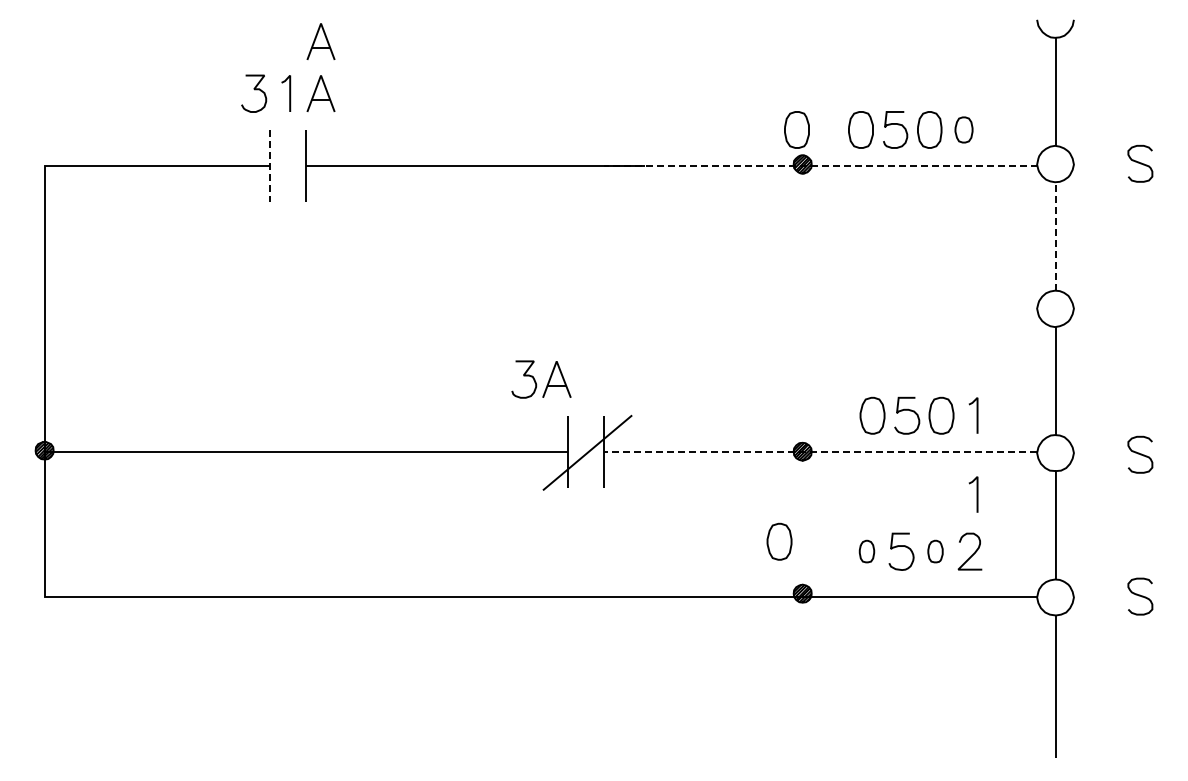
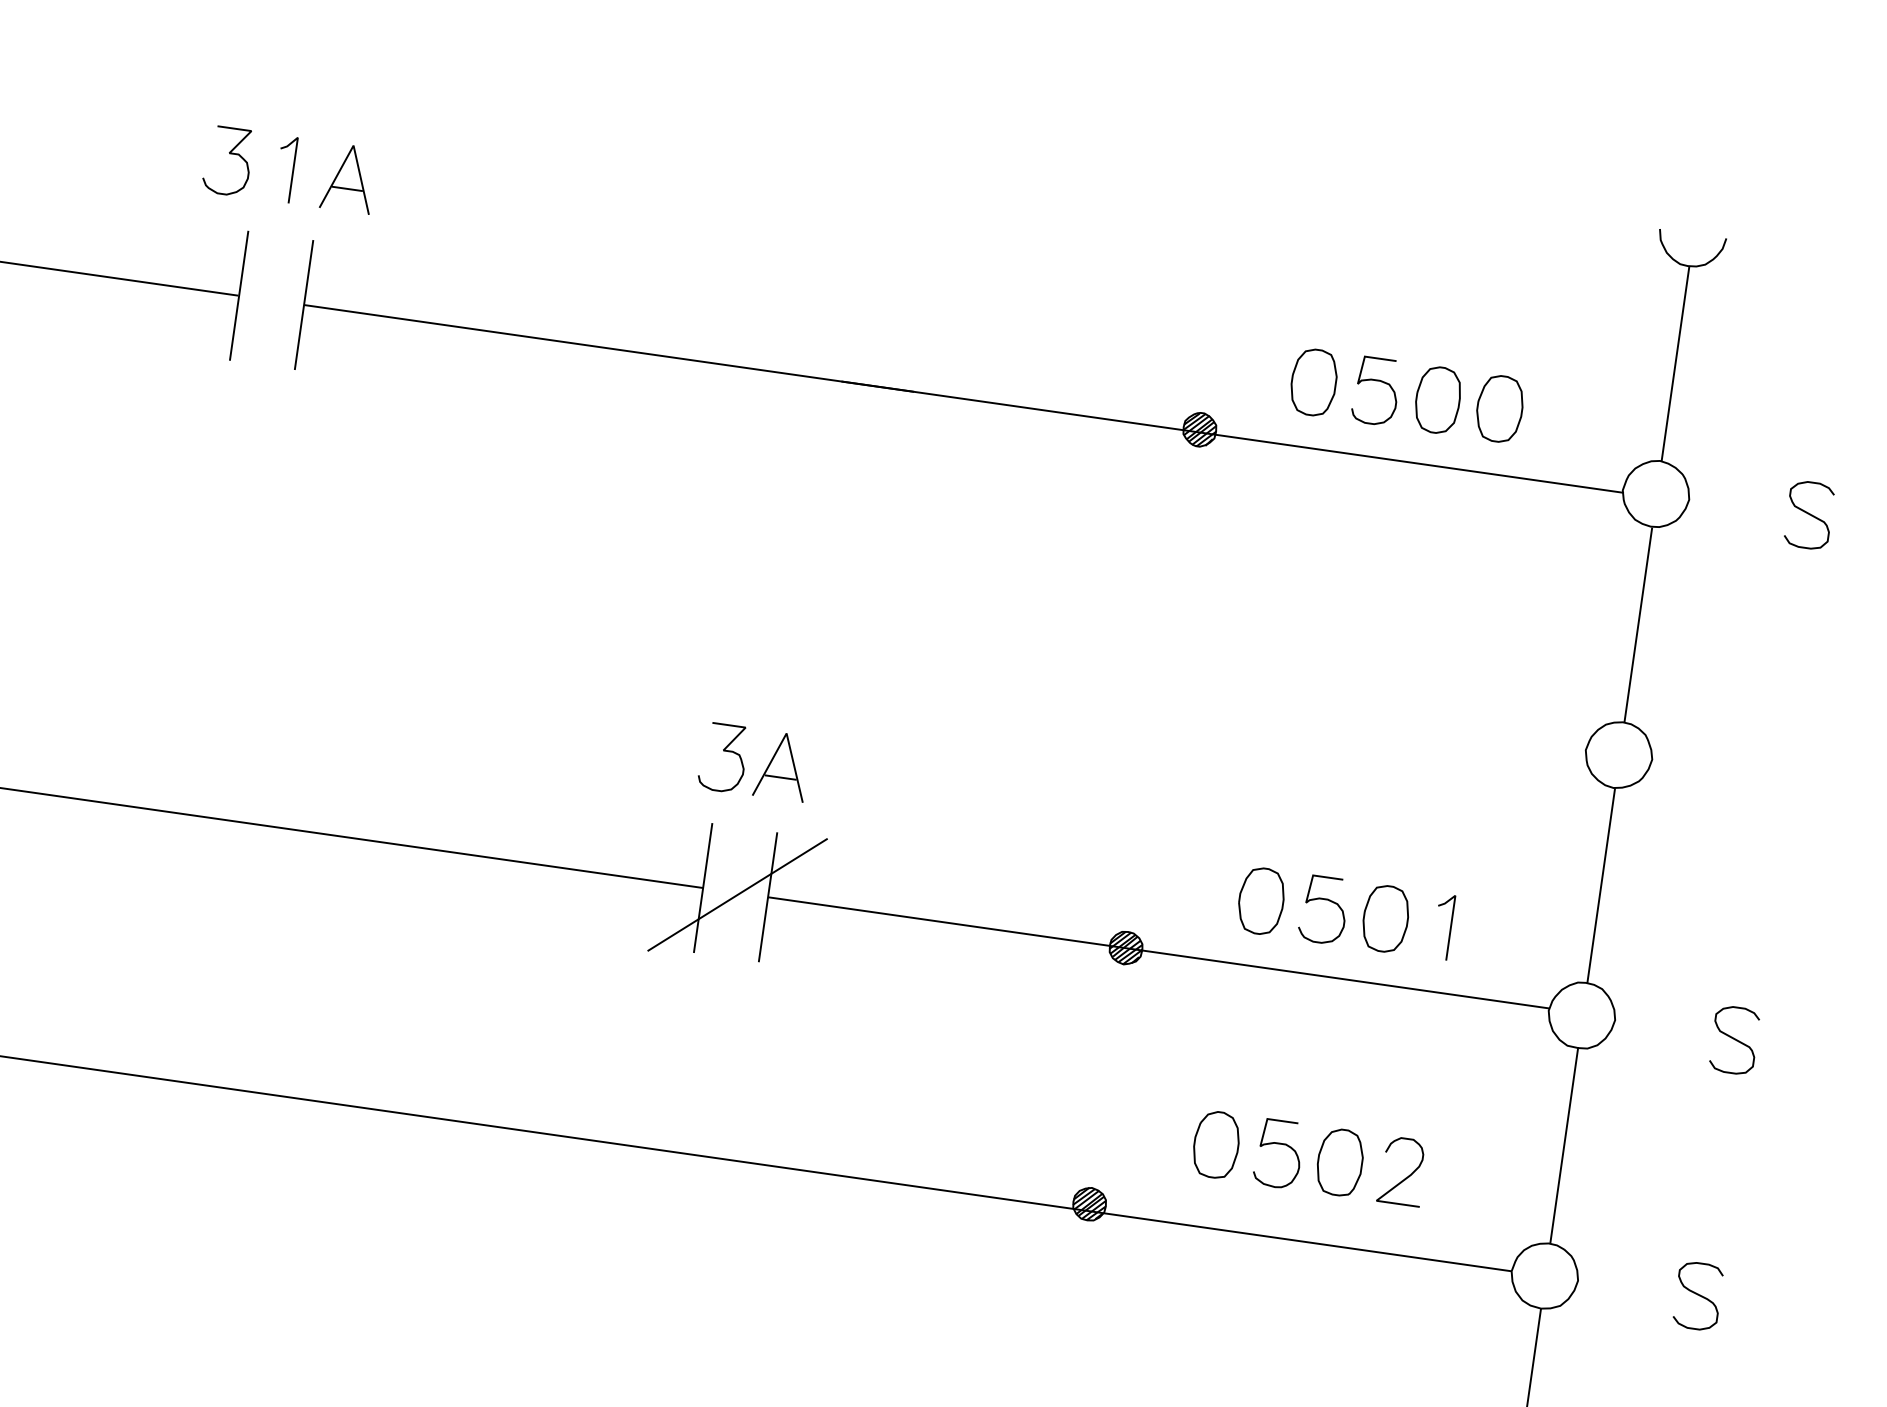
part: (320, 41) -> (361, 84), removed
part: (796, 129) -> (1197, 365), removed
part: (963, 129) -> (1498, 407), size x1.43
line: (821, 165) -> (1233, 436), dashed -> solid
line: (270, 166) -> (239, 296), dashed -> solid
line: (1055, 236) -> (1637, 624), dashed -> solid
part: (541, 379) -> (754, 762), moved
line: (820, 451) -> (1158, 952), dashed -> solid
line: (976, 494) -> (1428, 1069), removed
part: (779, 541) -> (1061, 1104), removed
part: (866, 551) -> (1215, 1144), size x1.67
part: (935, 551) -> (1340, 1162), size x1.67

